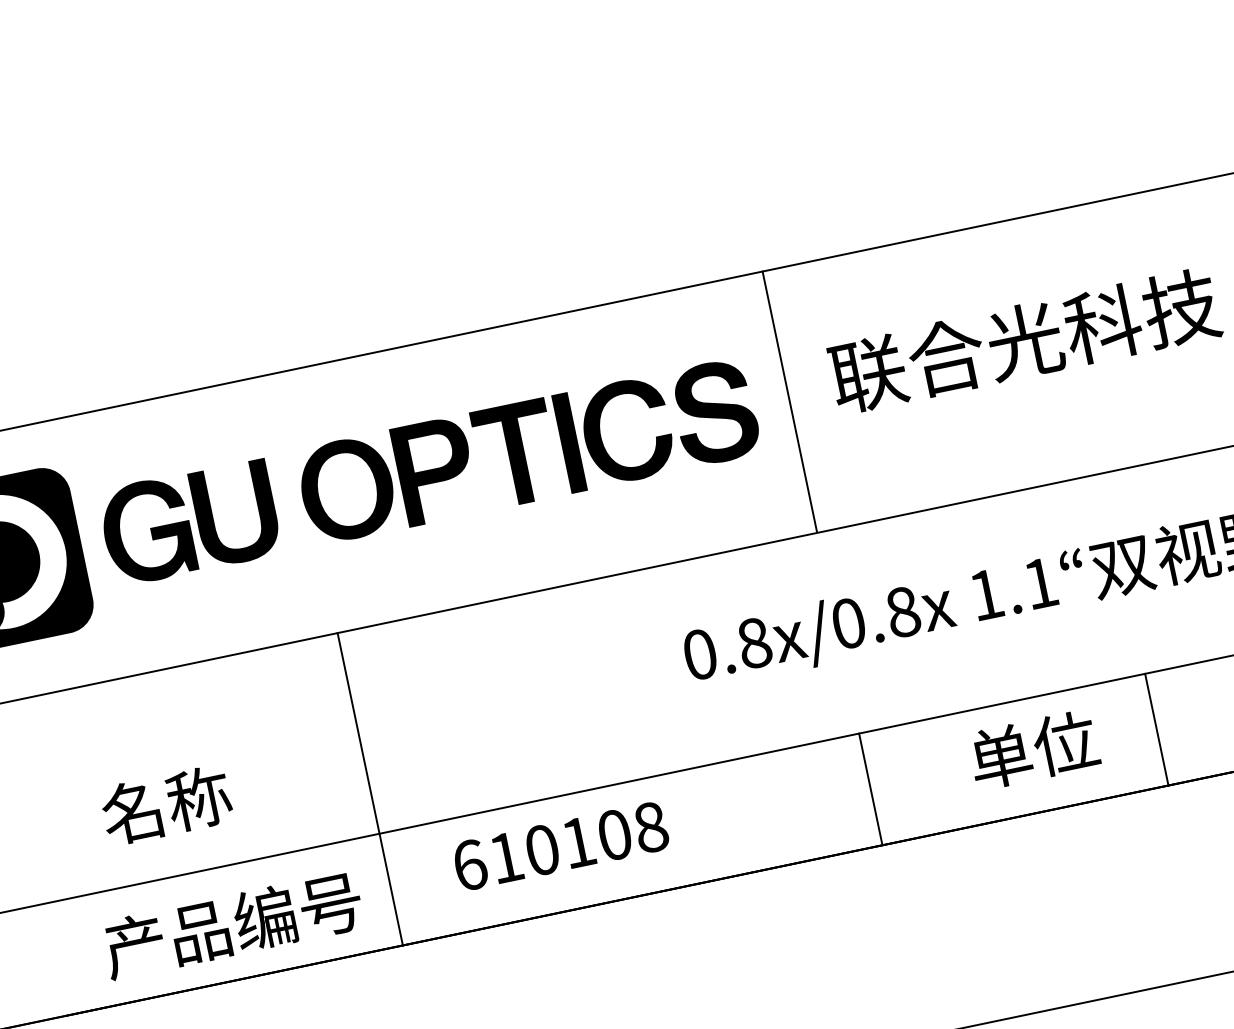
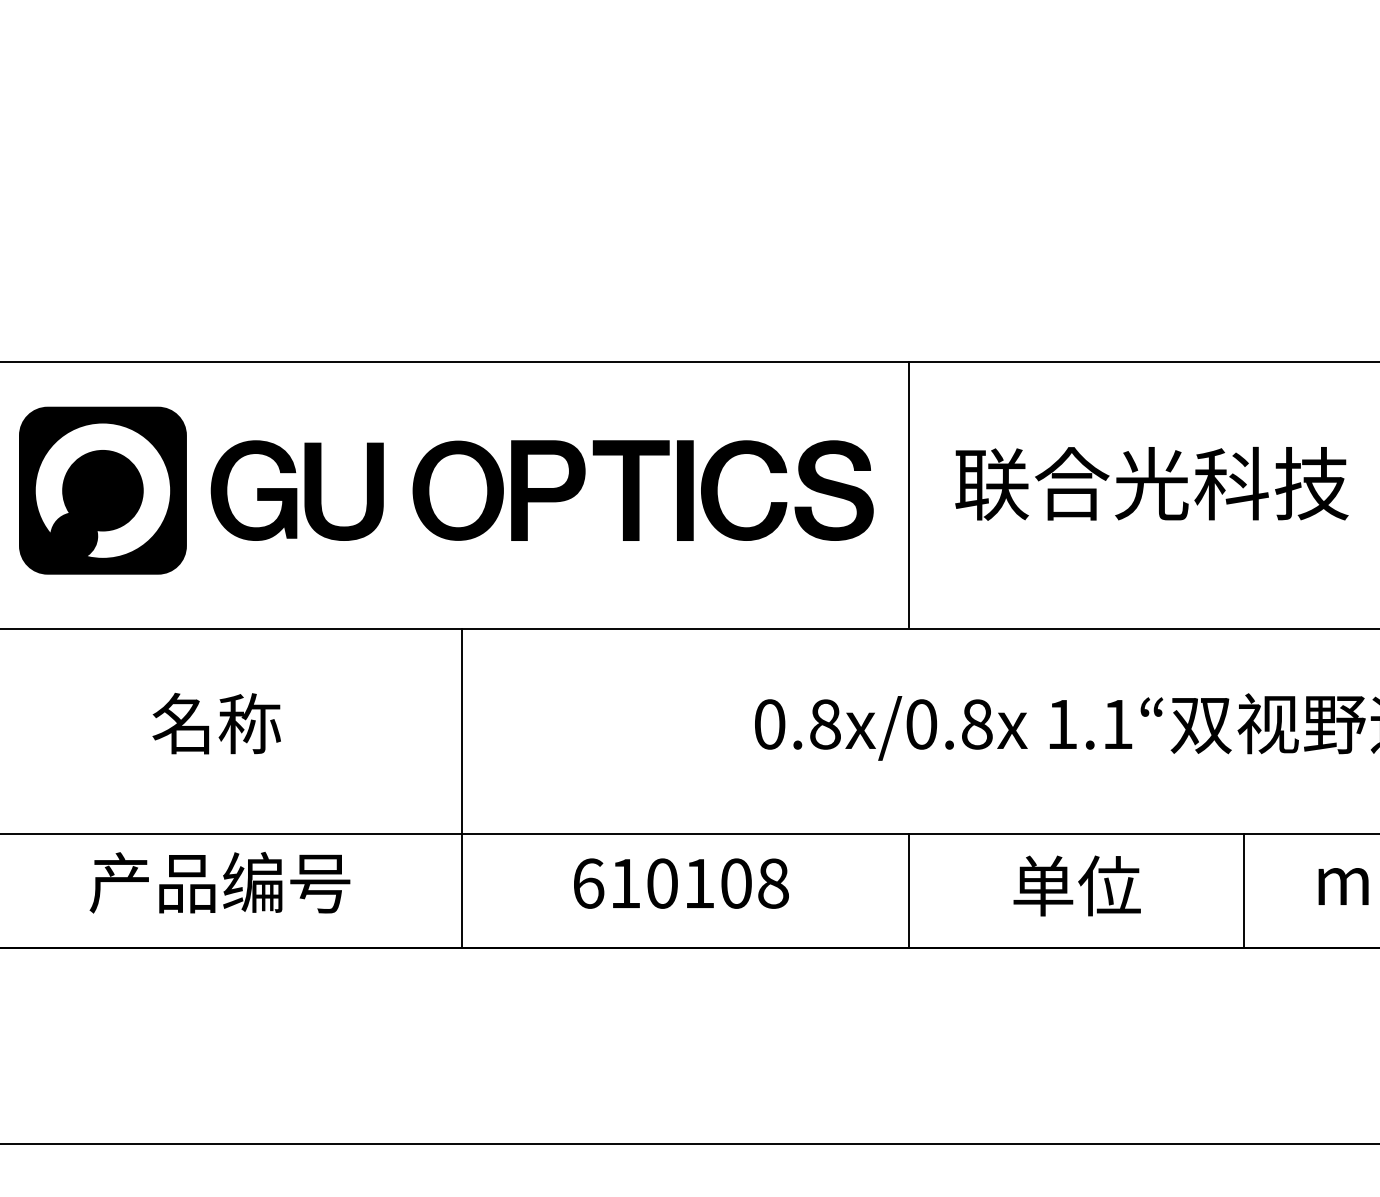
line: (1156, 729) -> (1243, 891), moved
line: (370, 788) -> (462, 788), moved
text: (166, 804) -> (216, 723), moved
text: (561, 846) -> (681, 883), moved
text: (232, 925) -> (219, 882), moved

